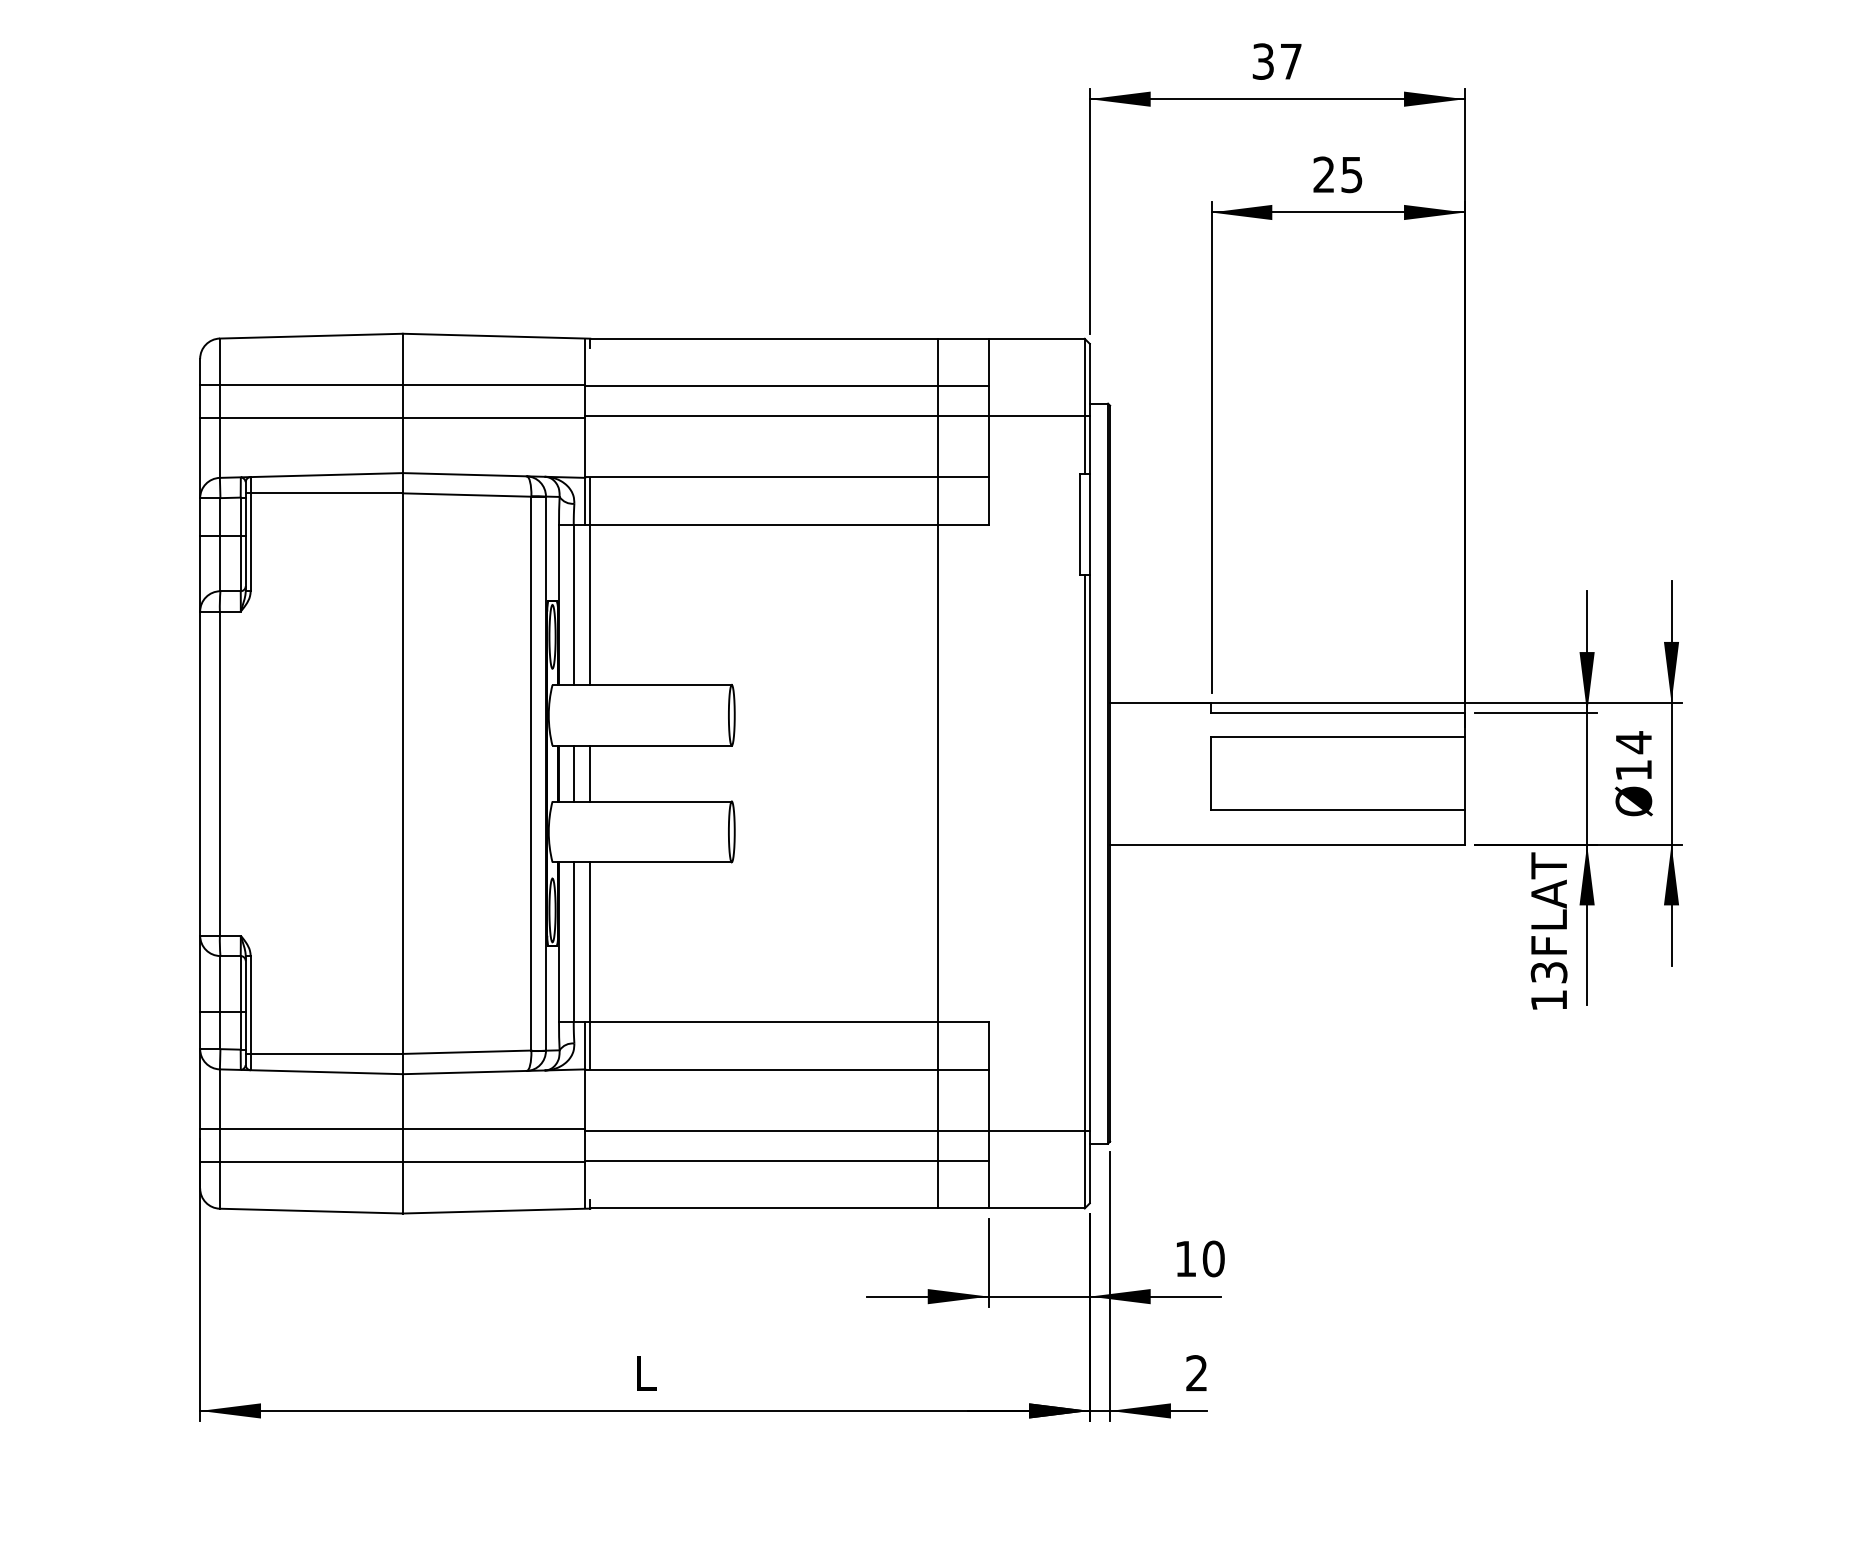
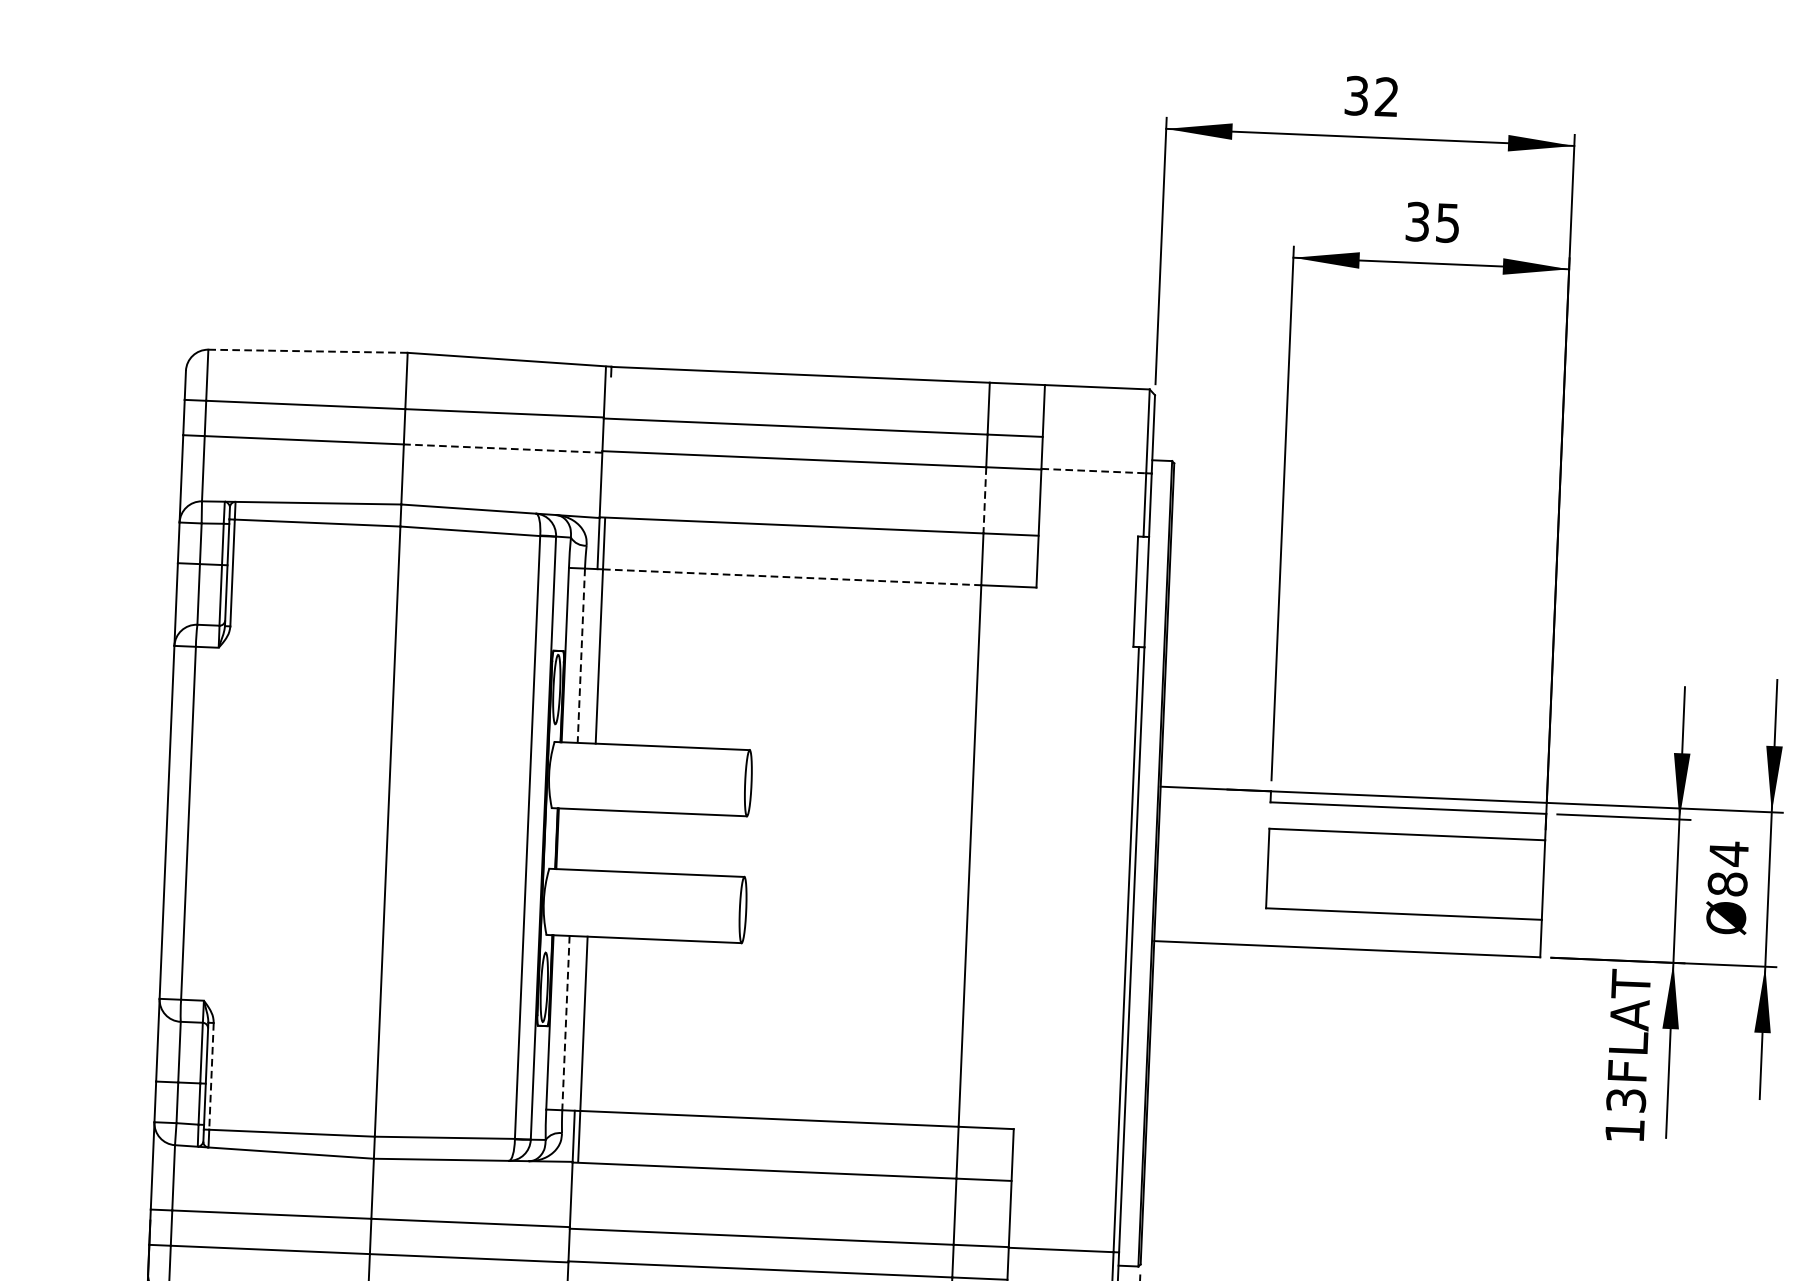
text: (1290, 61) -> (1386, 96), 37 -> 32
text: (1323, 174) -> (1417, 221), 25 -> 35
line: (311, 336) -> (308, 351), solid -> dashed
line: (1037, 415) -> (1094, 470), solid -> dashed
line: (493, 417) -> (502, 448), solid -> dashed
line: (937, 447) -> (984, 501), solid -> dashed
line: (764, 524) -> (792, 576), solid -> dashed
line: (573, 605) -> (581, 656), solid -> dashed
text: (1633, 770) -> (1727, 884), Ø14 -> Ø84
line: (573, 773) -> (573, 839), removed
line: (590, 773) -> (591, 840), removed
line: (573, 942) -> (565, 1023), solid -> dashed
line: (250, 1005) -> (211, 1077), solid -> dashed

